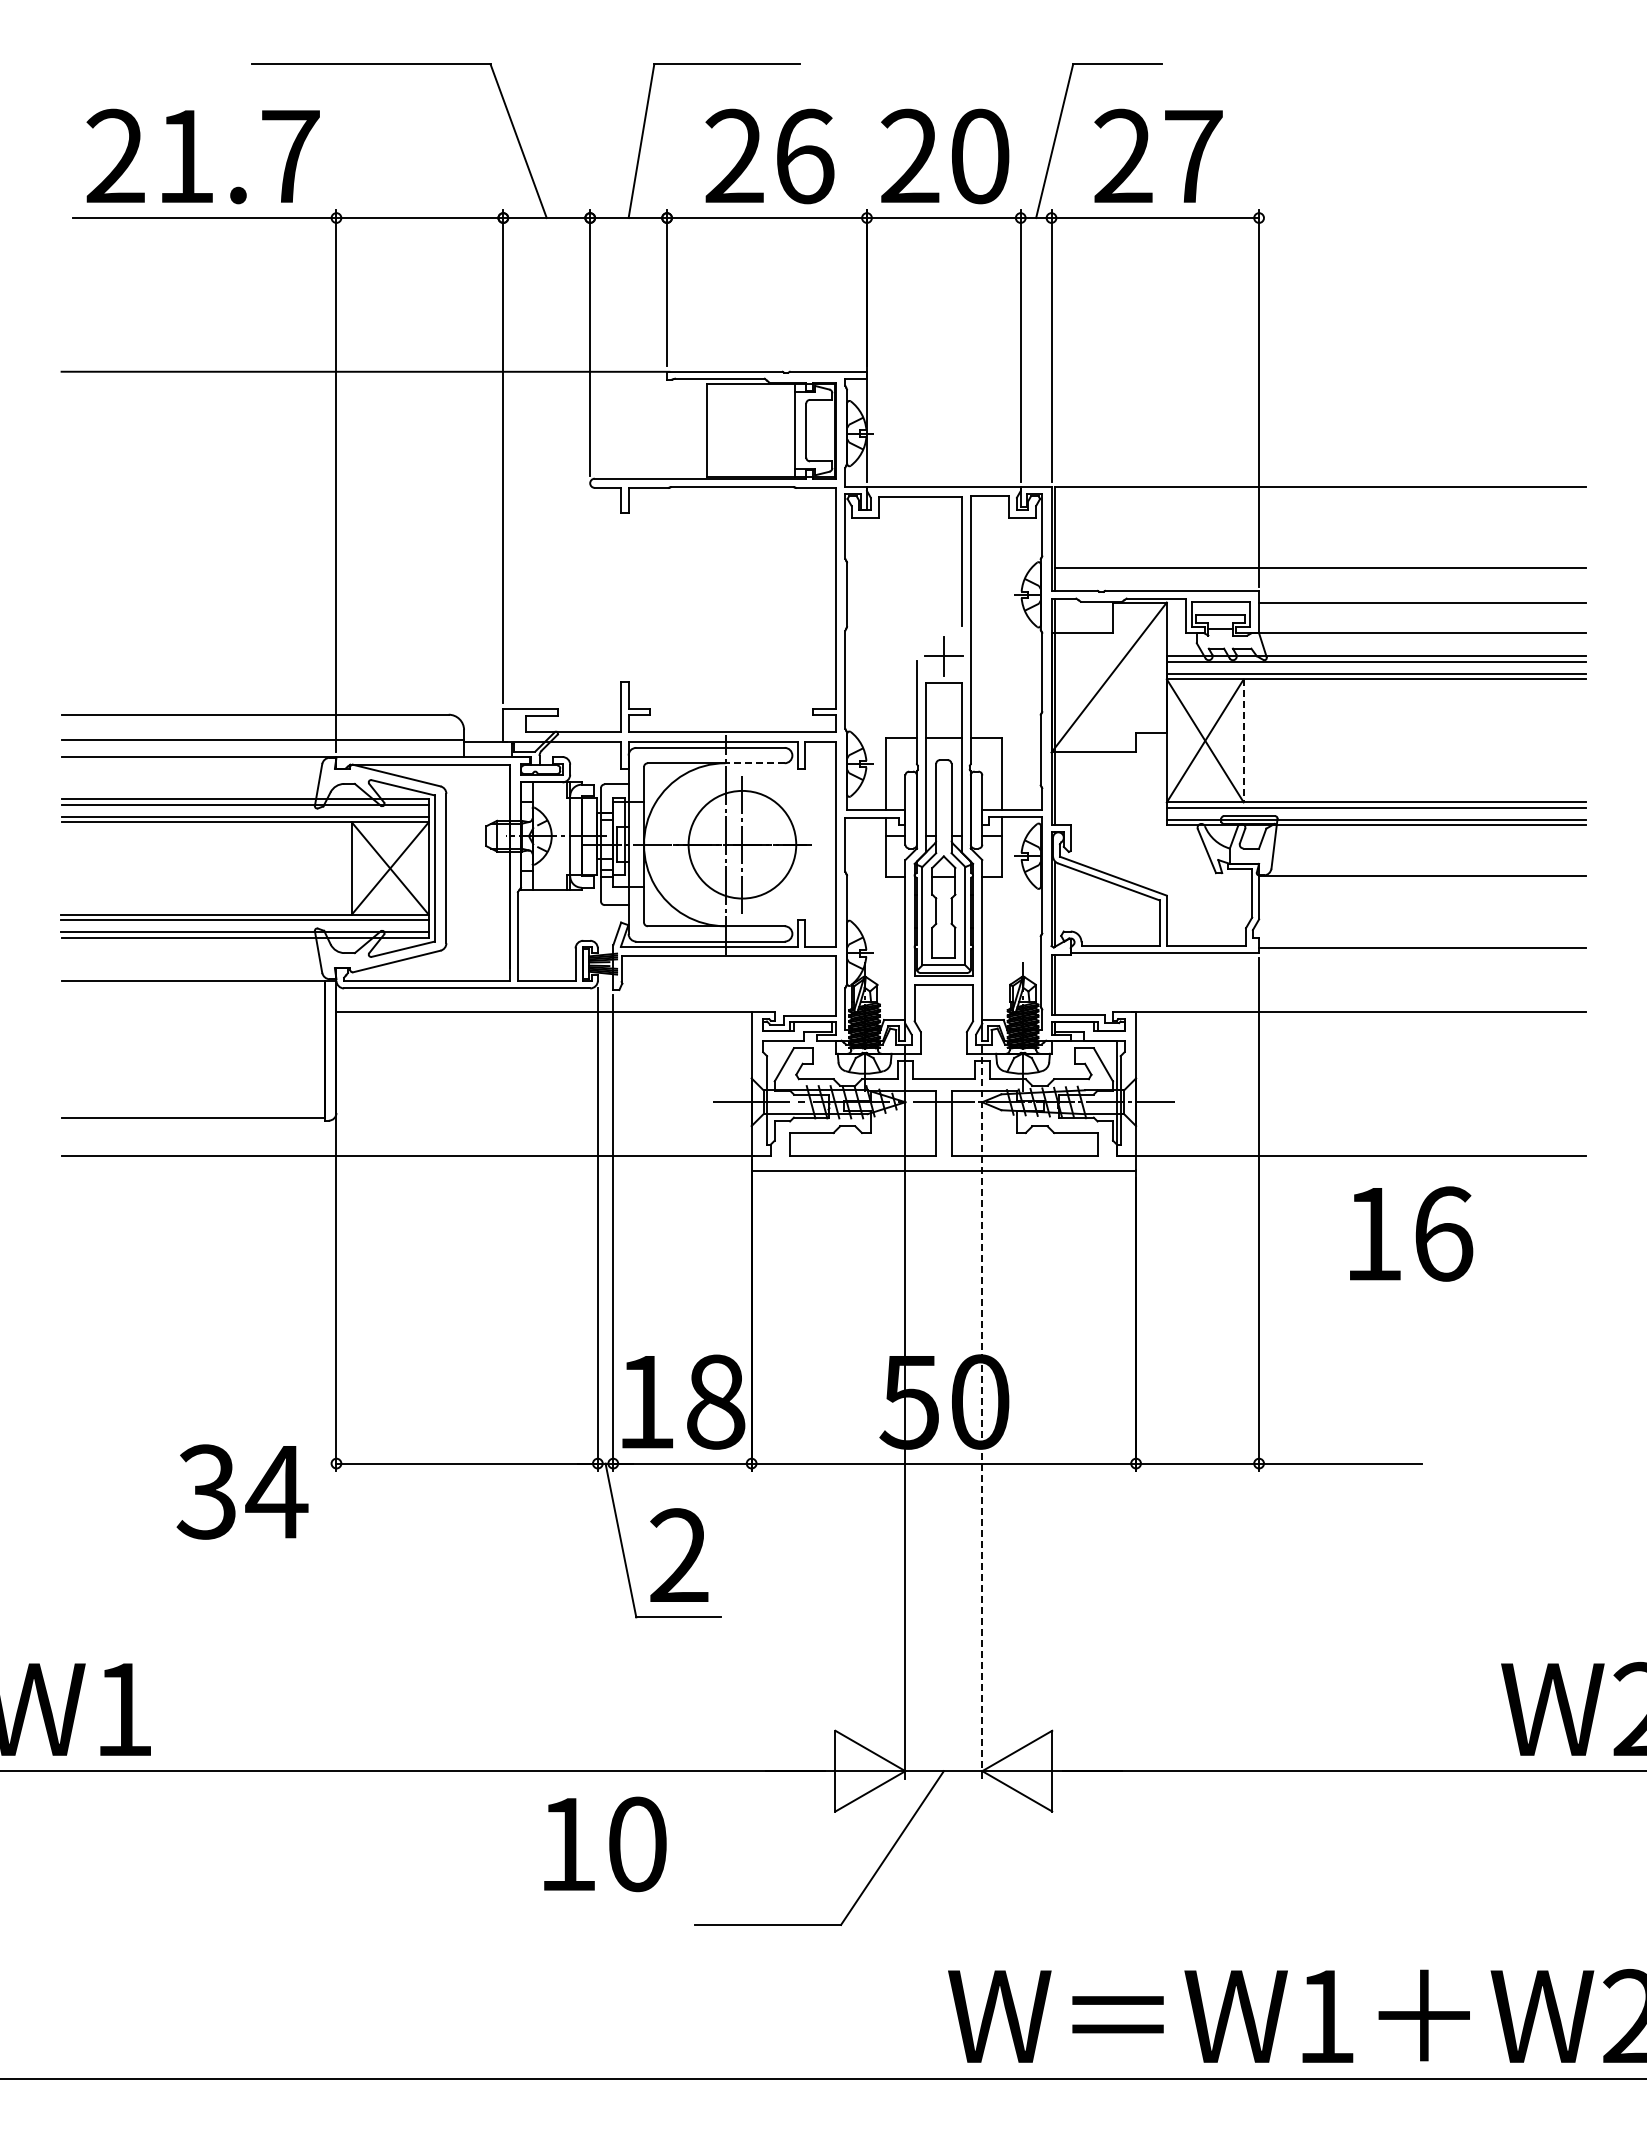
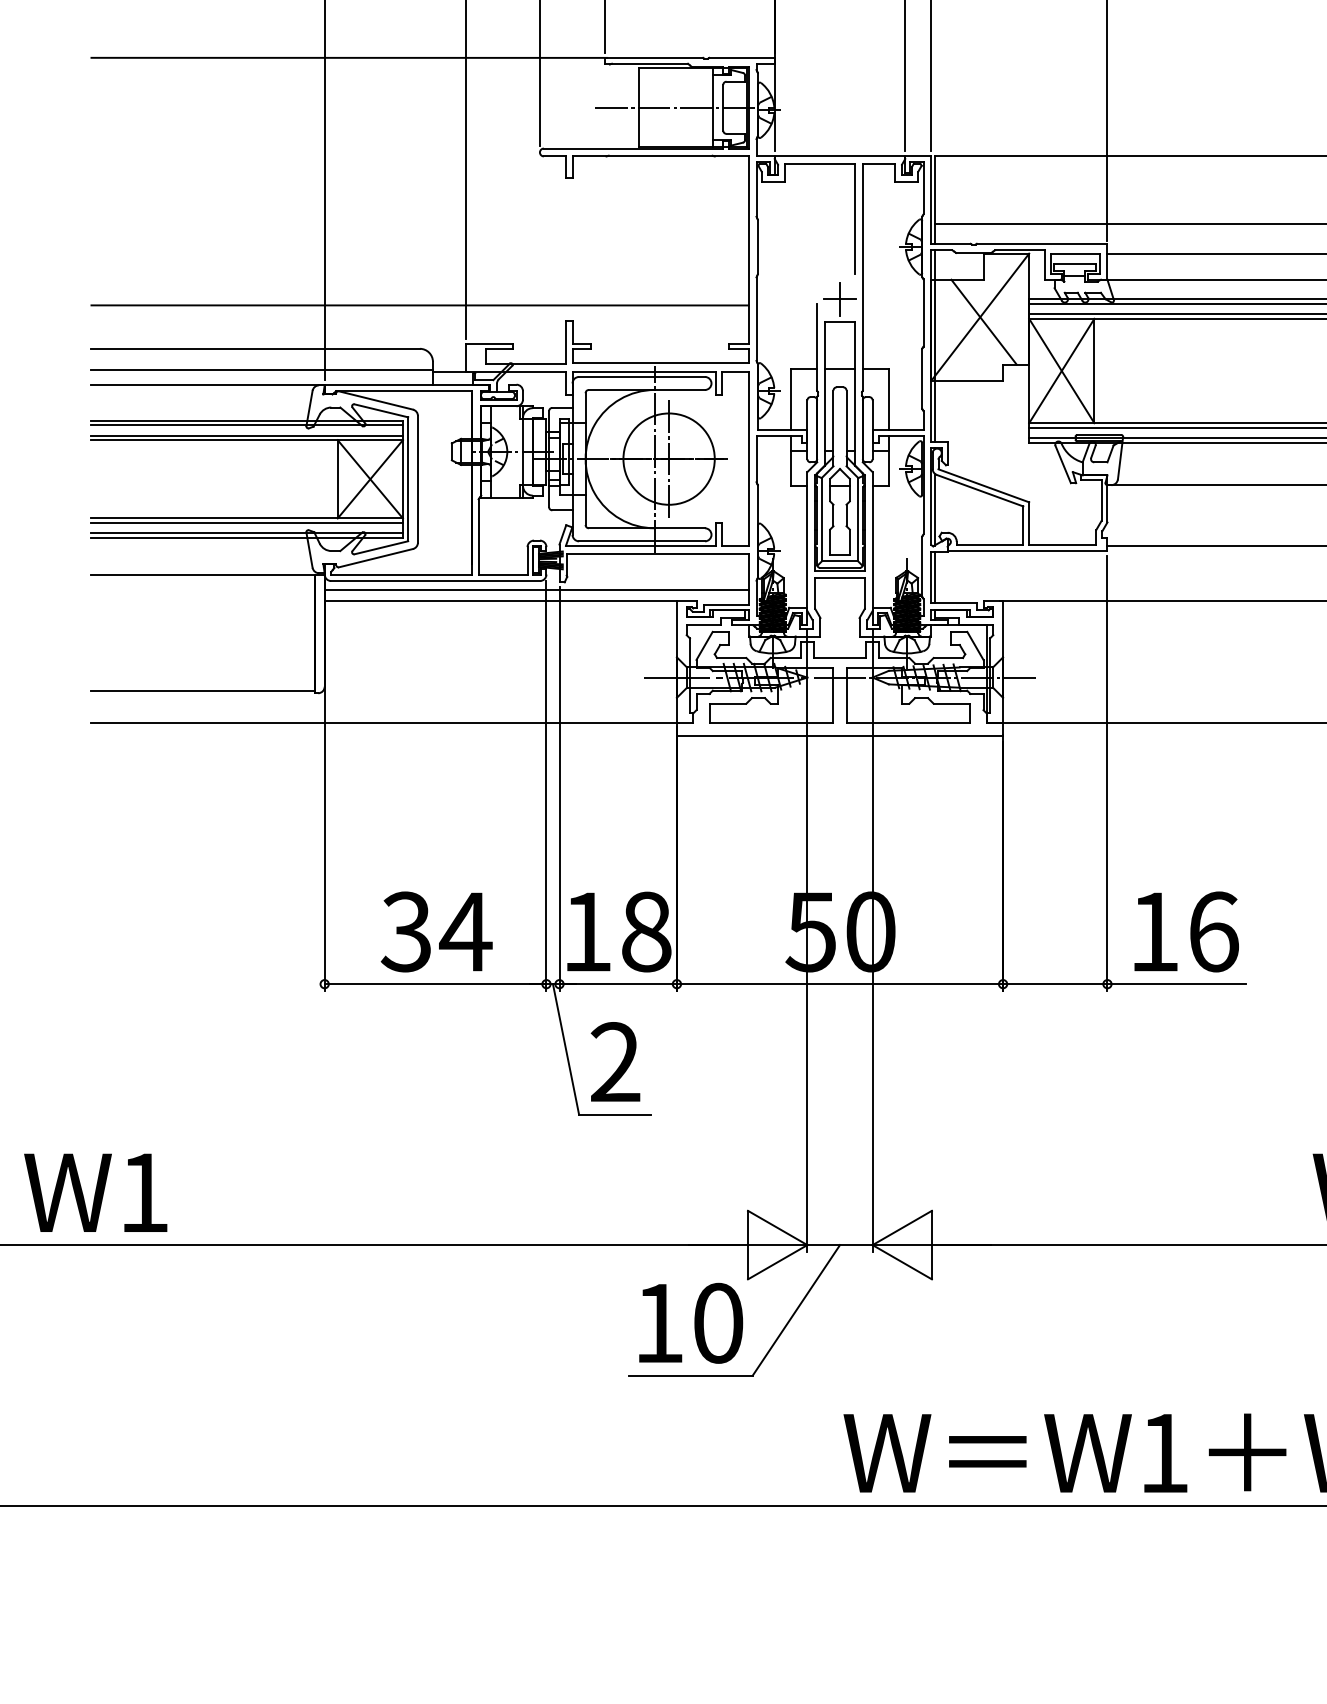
line: (748, 430) -> (674, 107), added
line: (448, 663) -> (419, 305), added
line: (1113, 683) -> (983, 322), added
line: (1243, 740) -> (1094, 370), dashed -> solid
line: (755, 763) -> (680, 390), dashed -> solid
line: (586, 999) -> (536, 590), added
text: (1411, 1233) -> (1186, 931), moved
line: (982, 1412) -> (872, 940), dashed -> solid
text: (242, 1491) -> (436, 931), moved
text: (605, 1844) -> (691, 1323), moved

